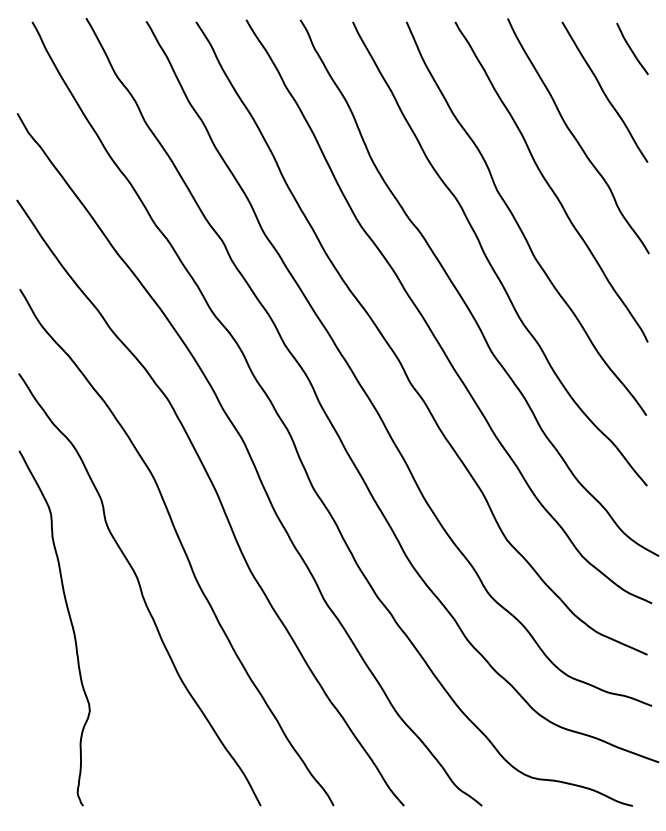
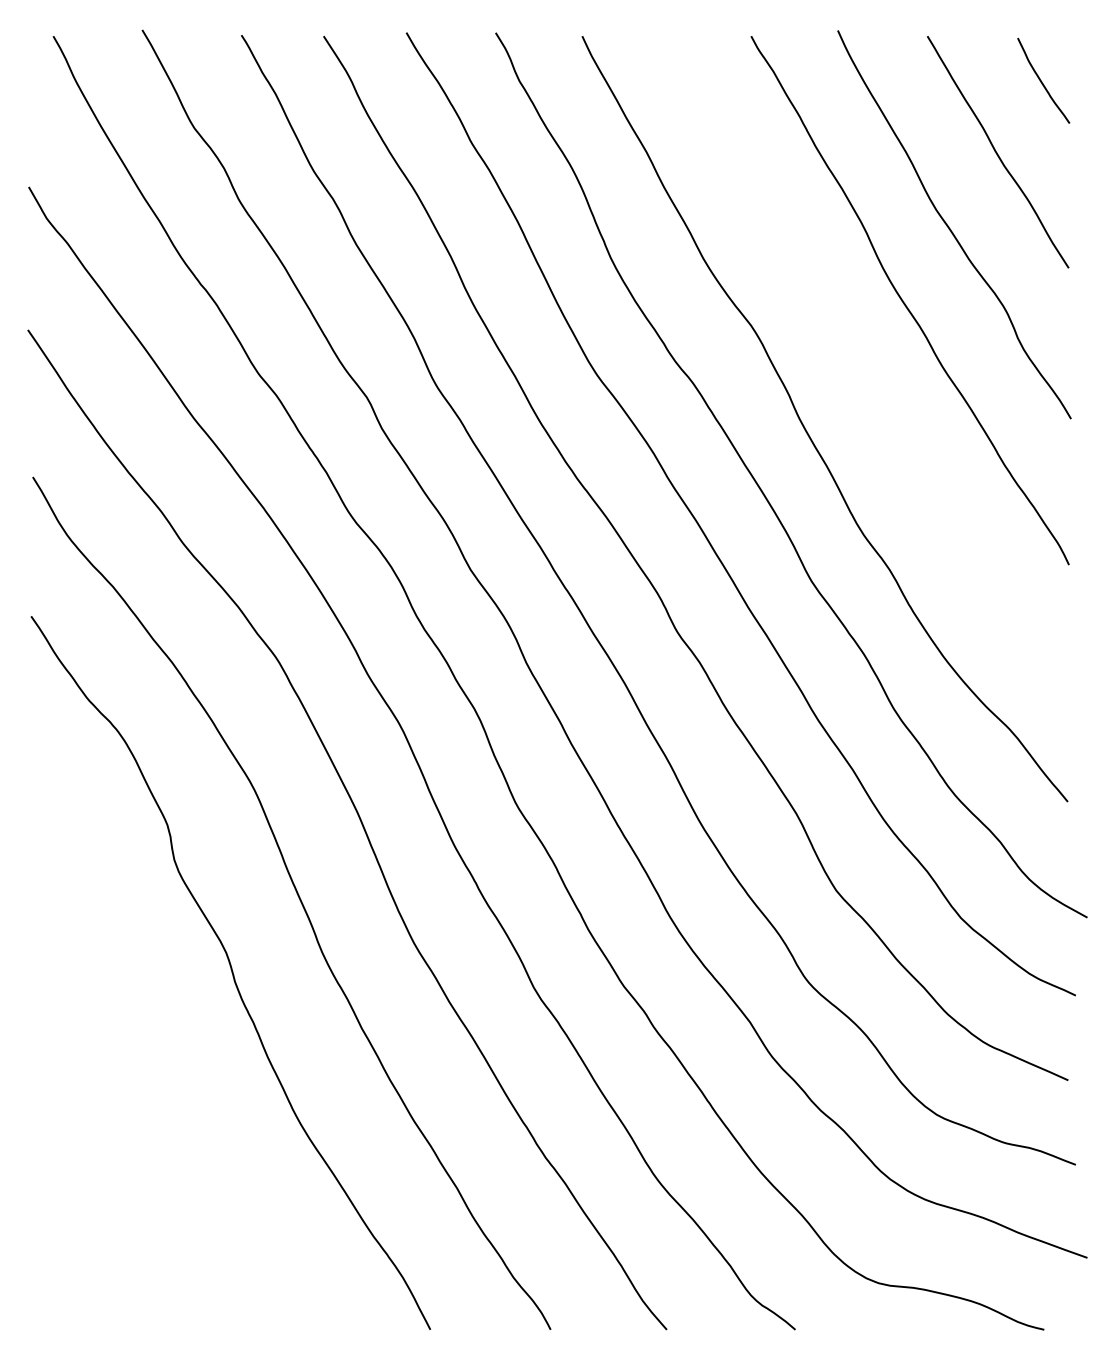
curve: (518, 223) -> (855, 368), removed
curve: (70, 623) -> (116, 1028), removed

